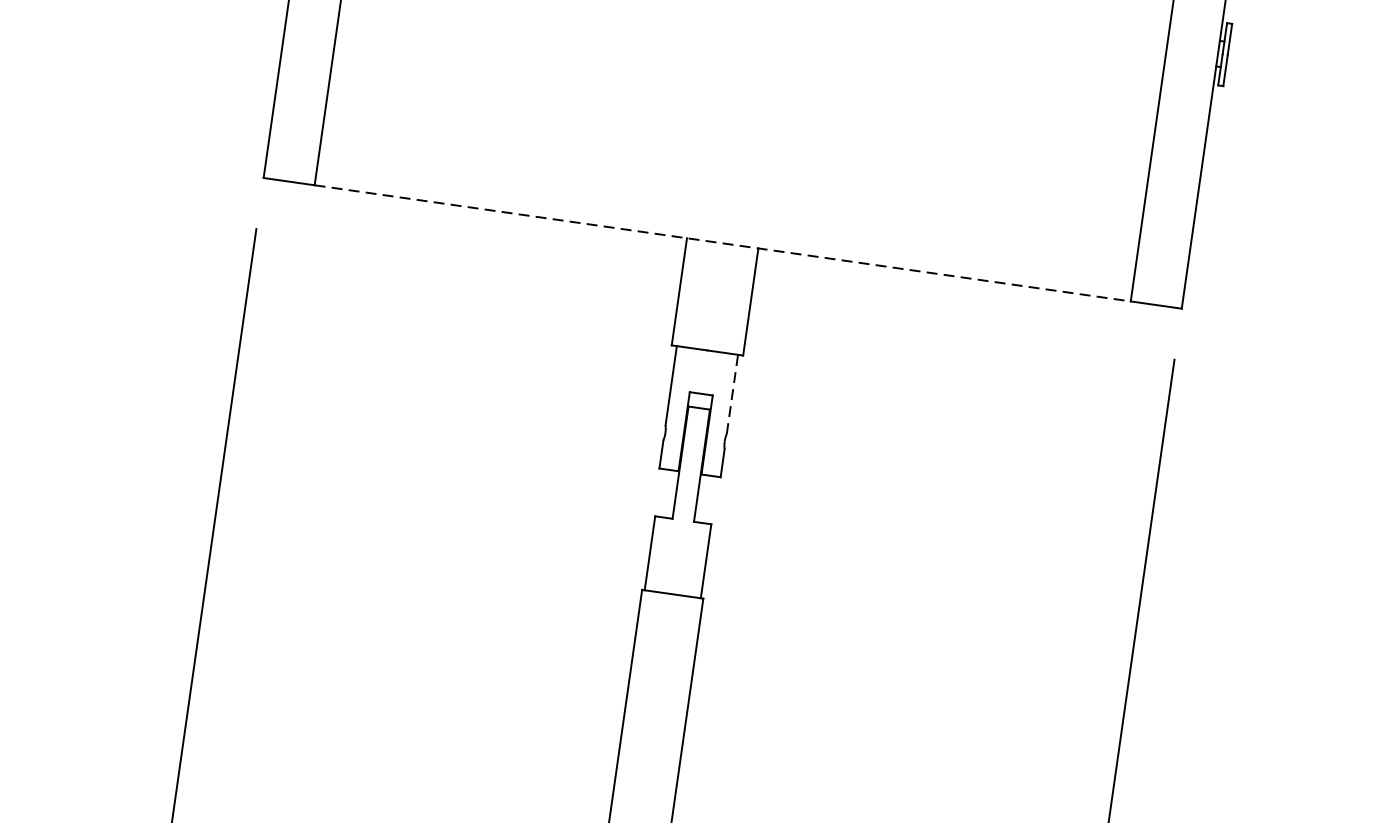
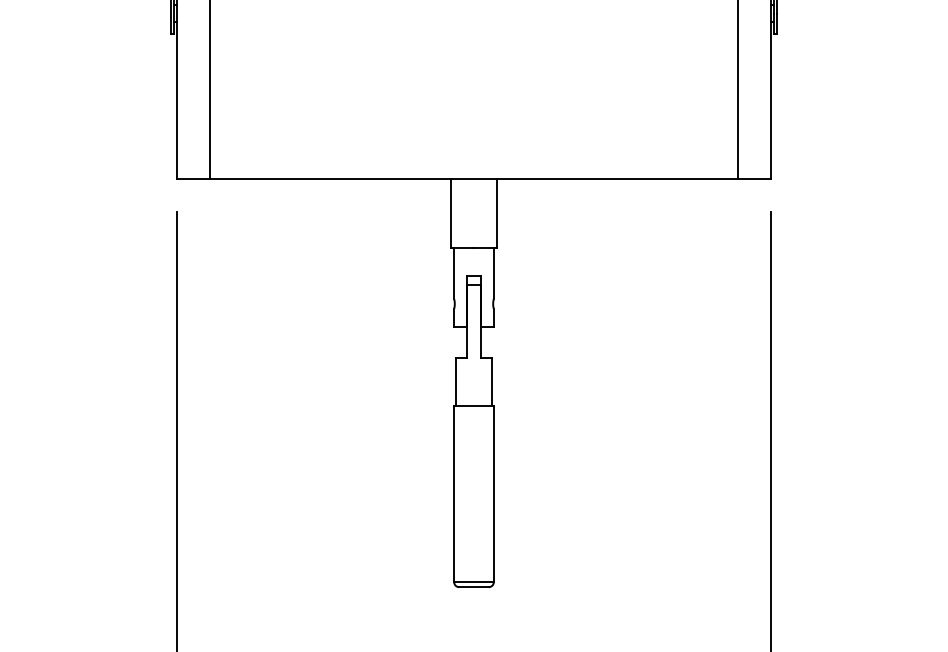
line: (723, 243) -> (474, 178), dashed -> solid
line: (731, 394) -> (493, 273), dashed -> solid

